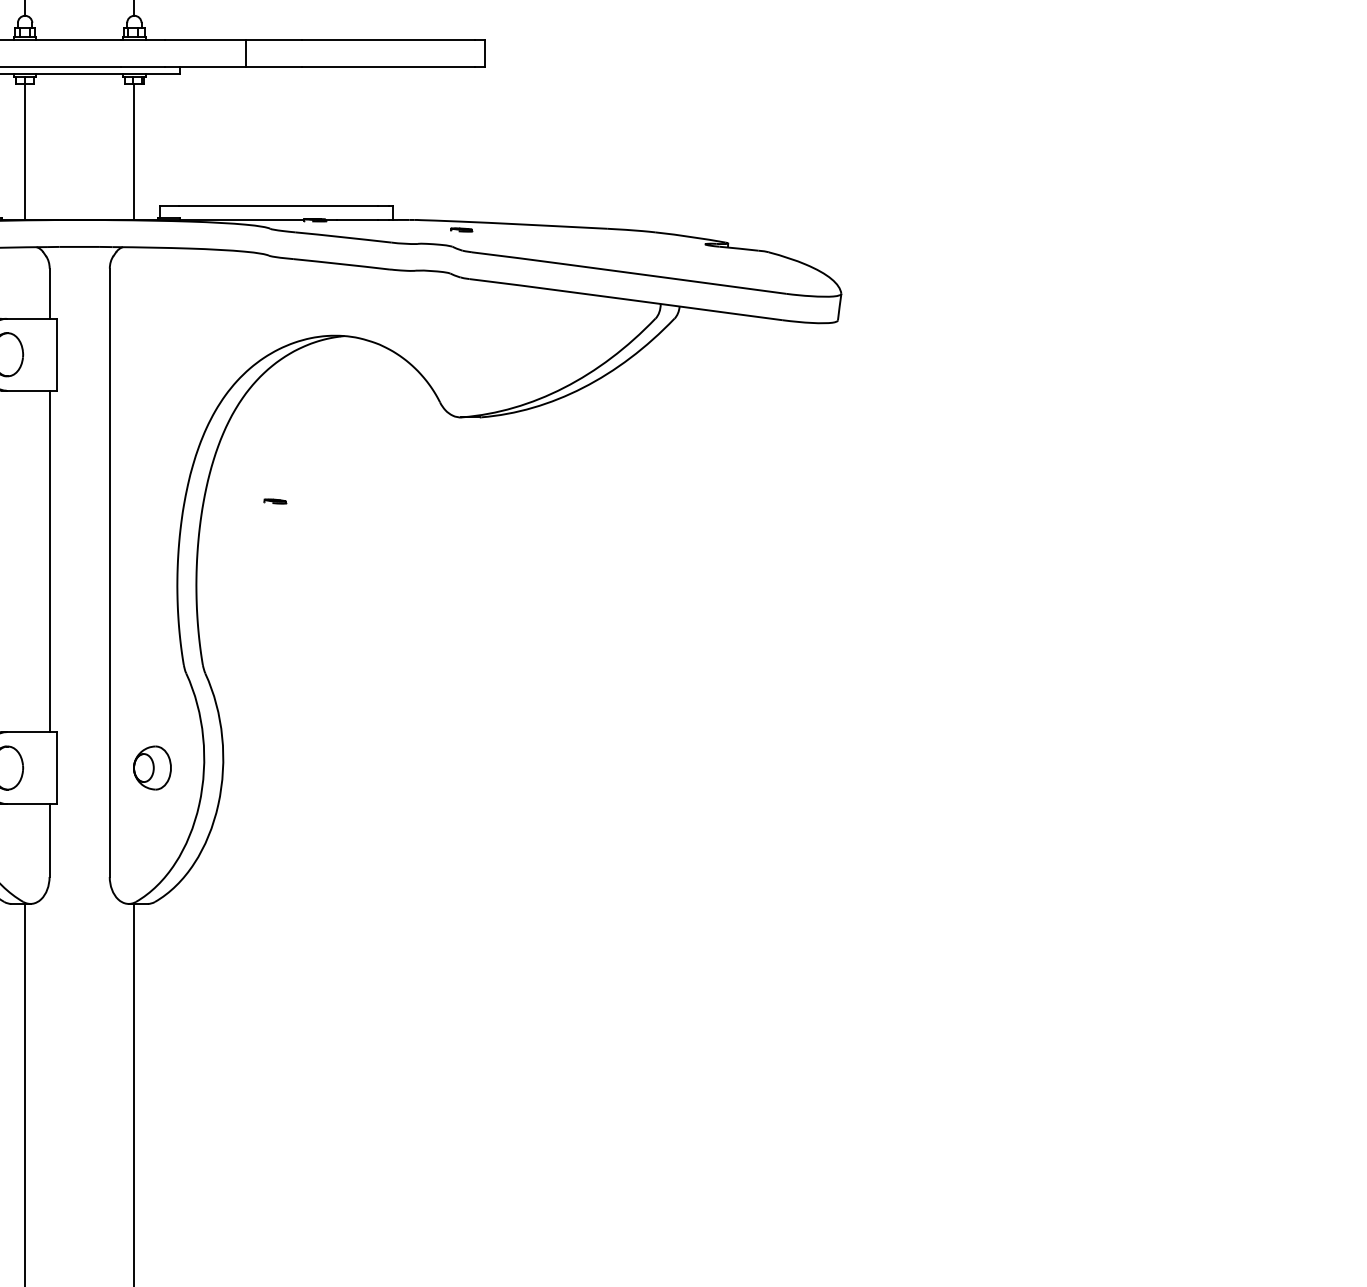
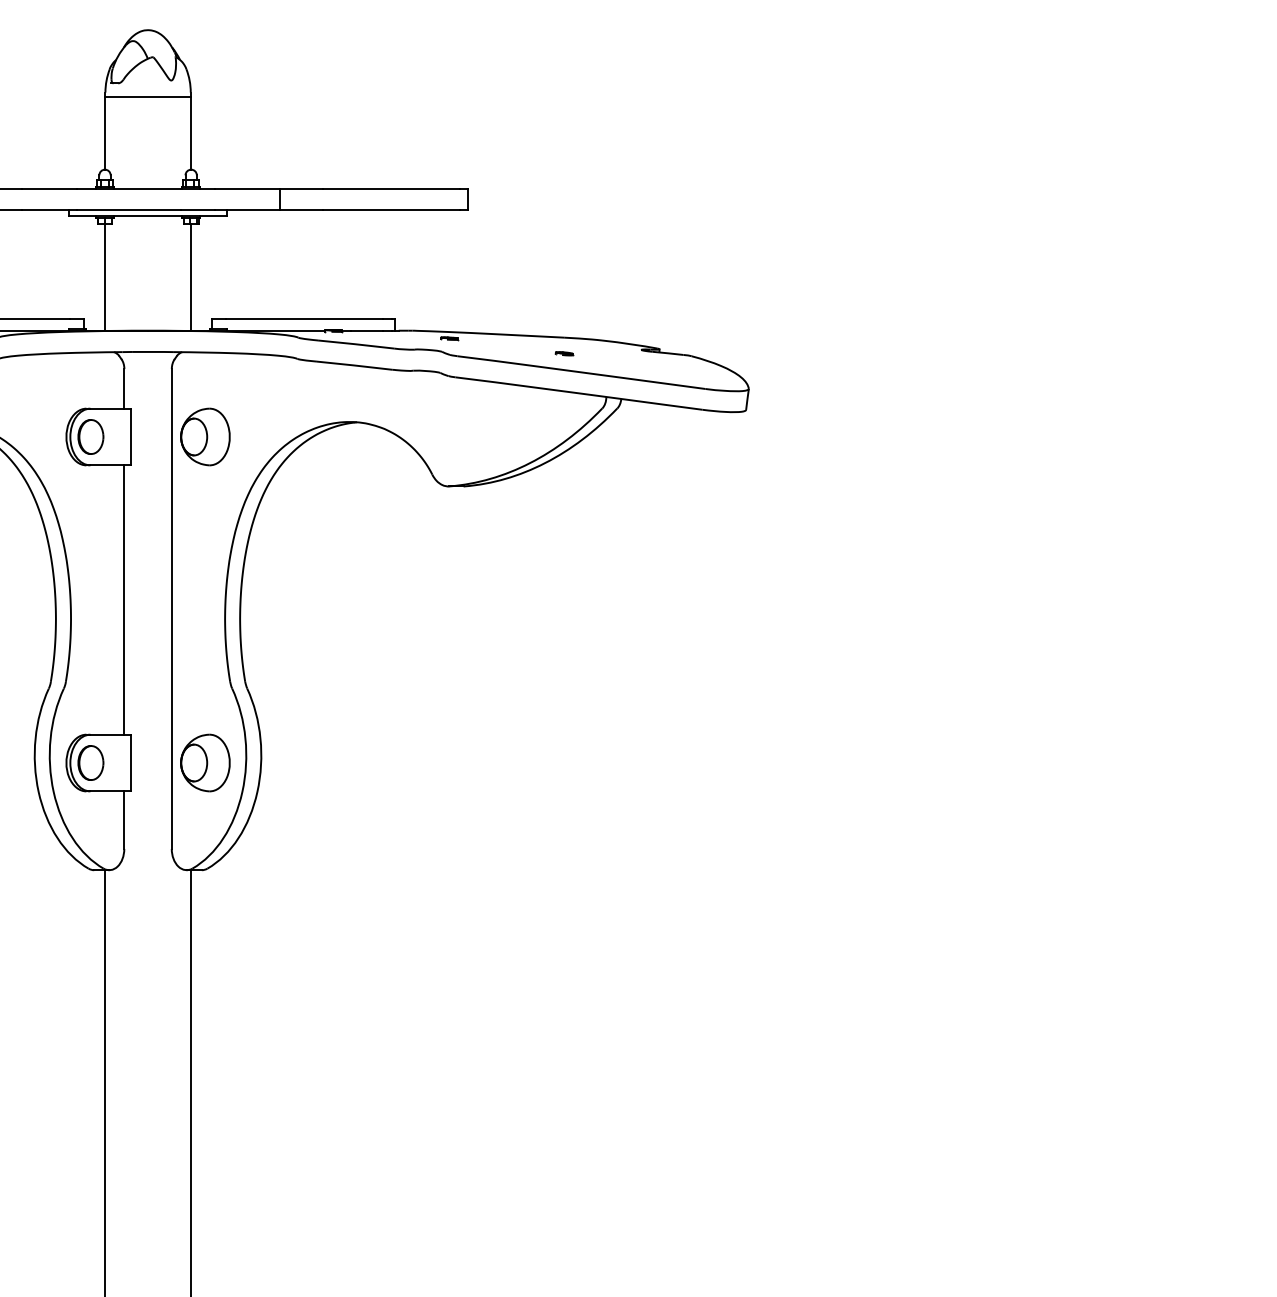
part: (152, 354) -> (205, 436), added
part: (275, 501) -> (564, 353), moved
part: (152, 767) -> (205, 762), size x1.67

